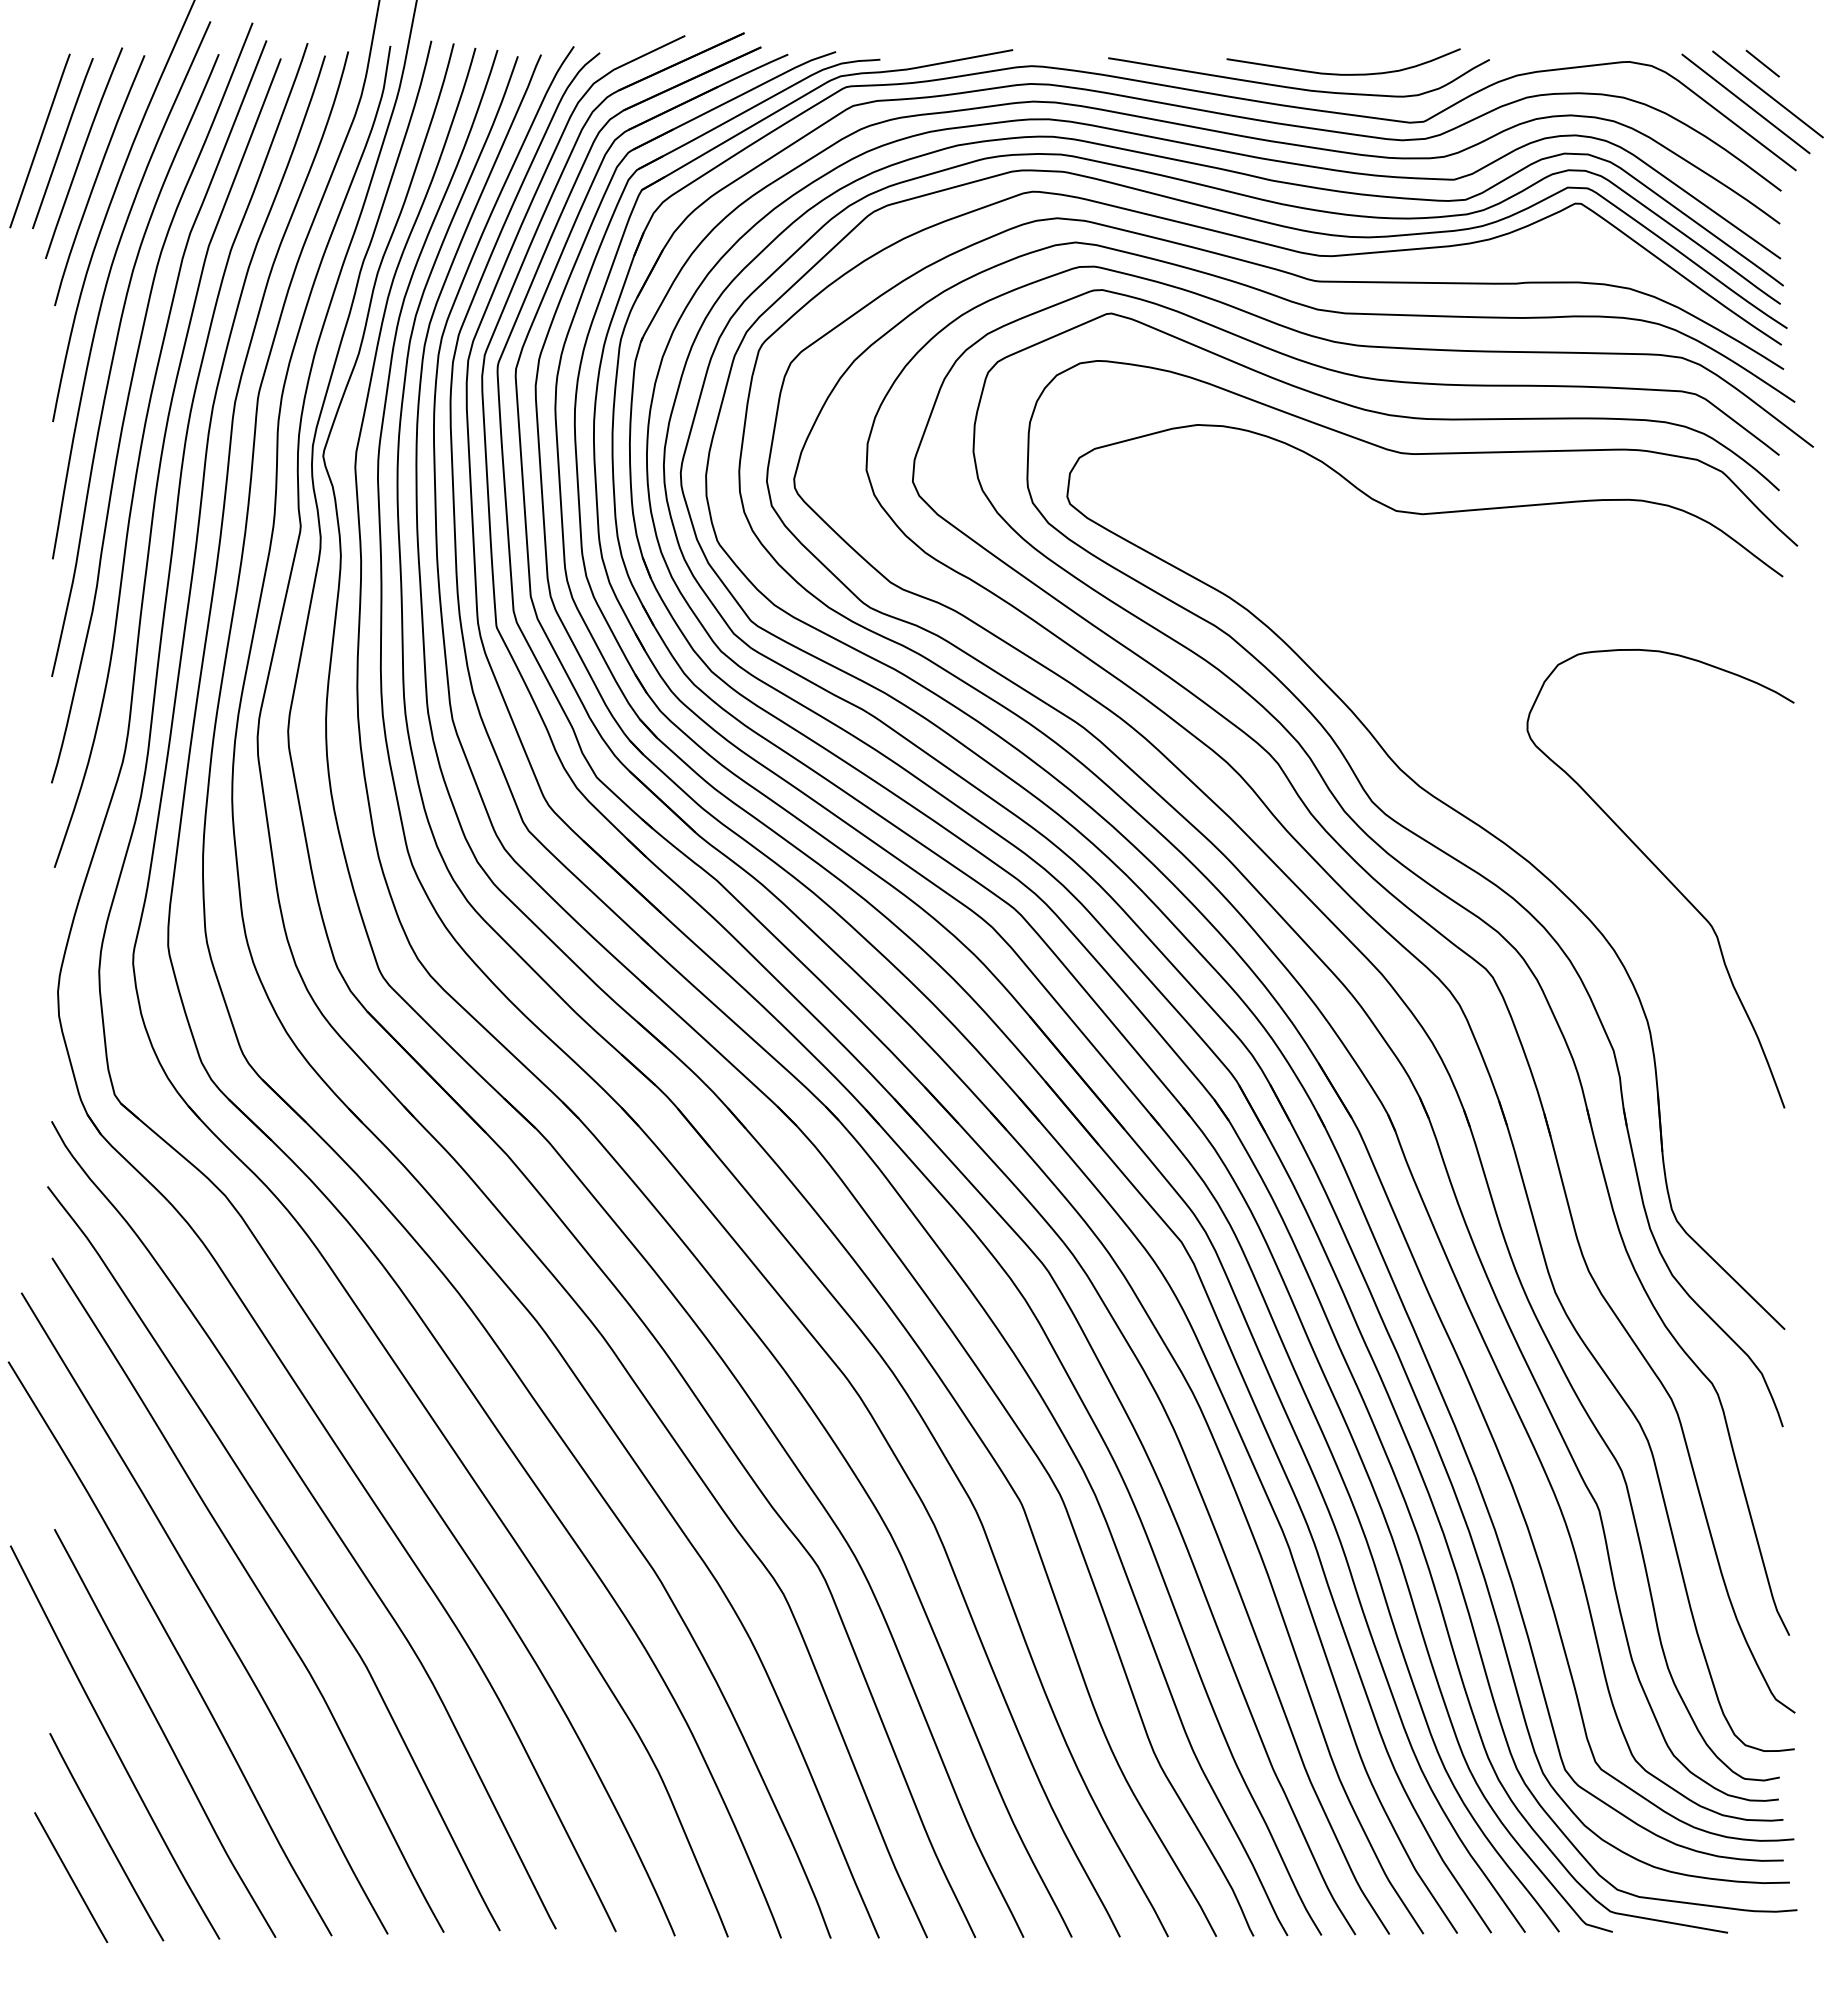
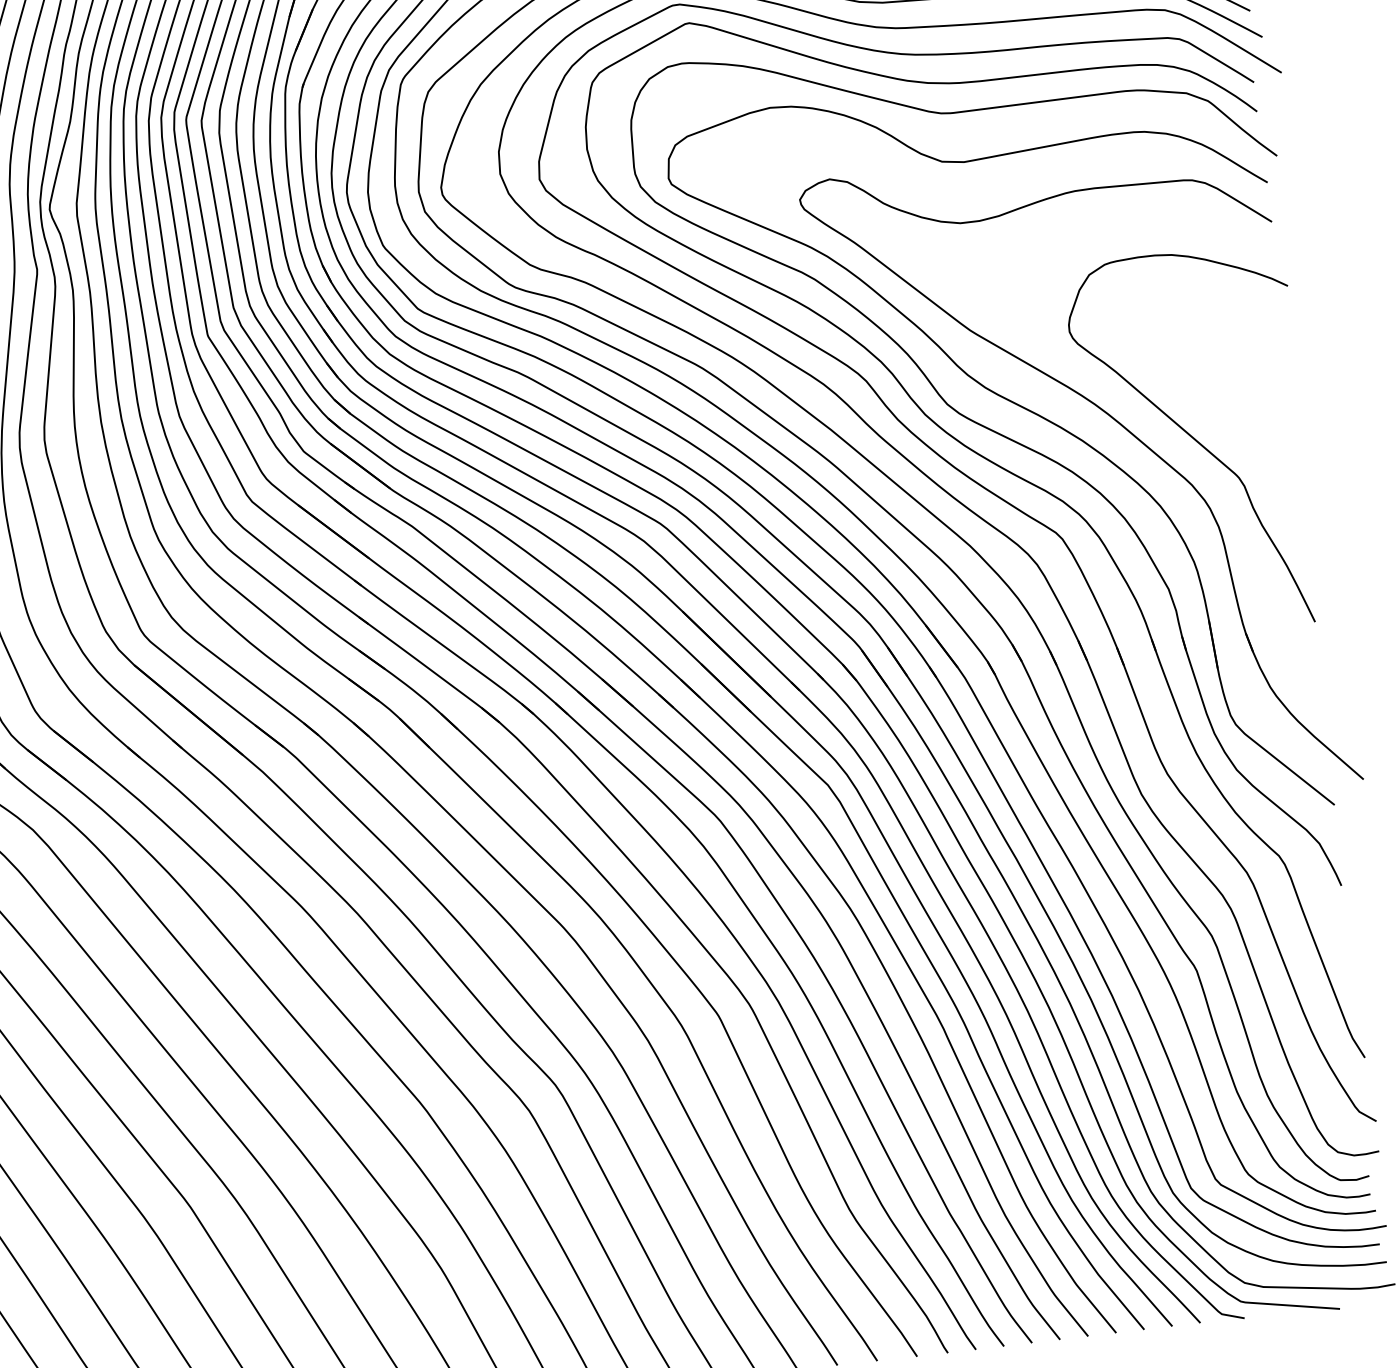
part: (1579, 851) -> (1123, 427), added

